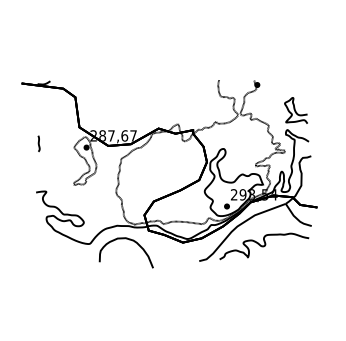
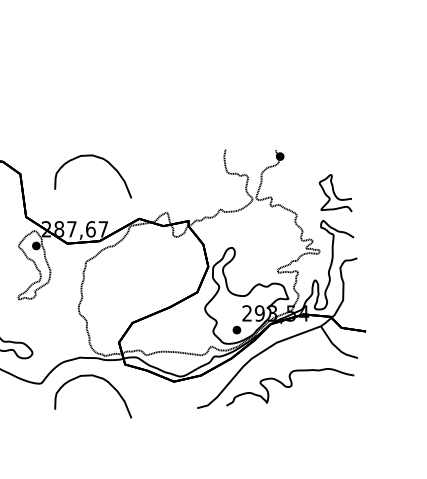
curve: (129, 86) -> (97, 158), added

